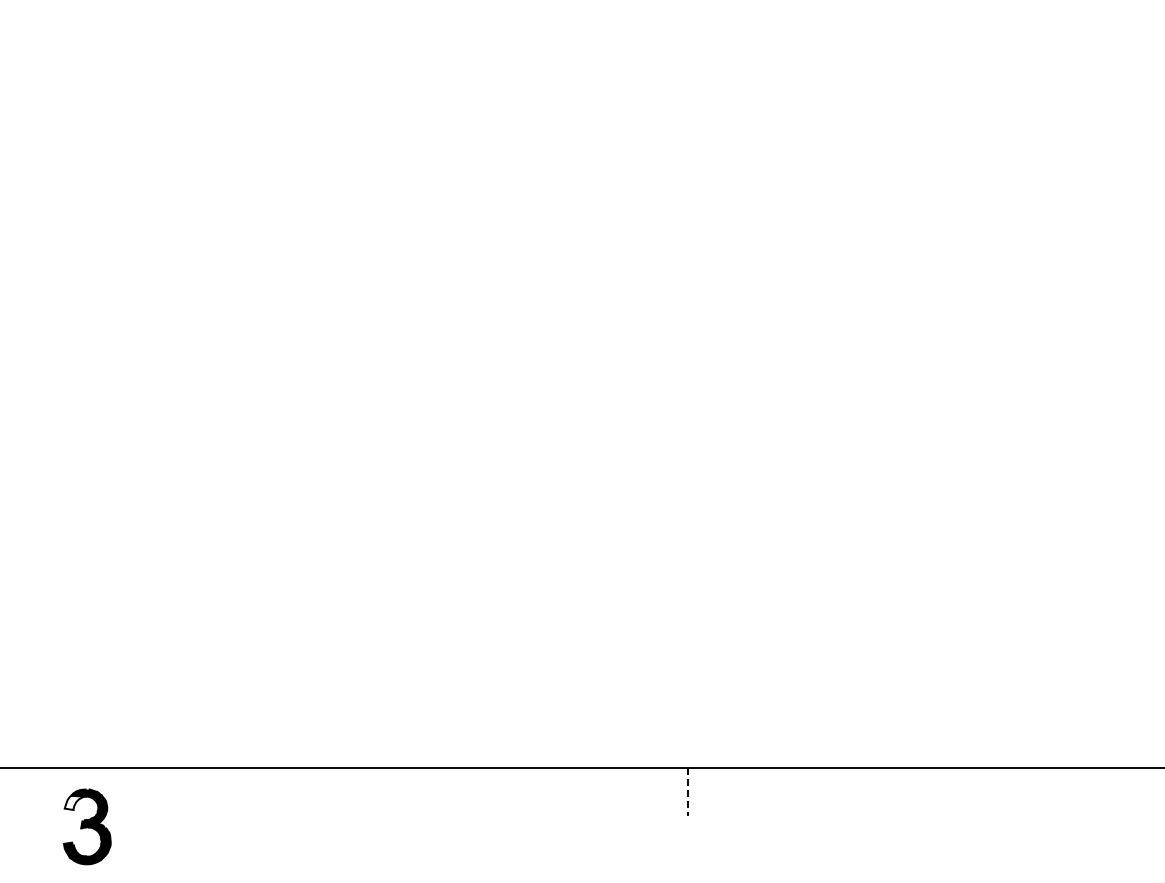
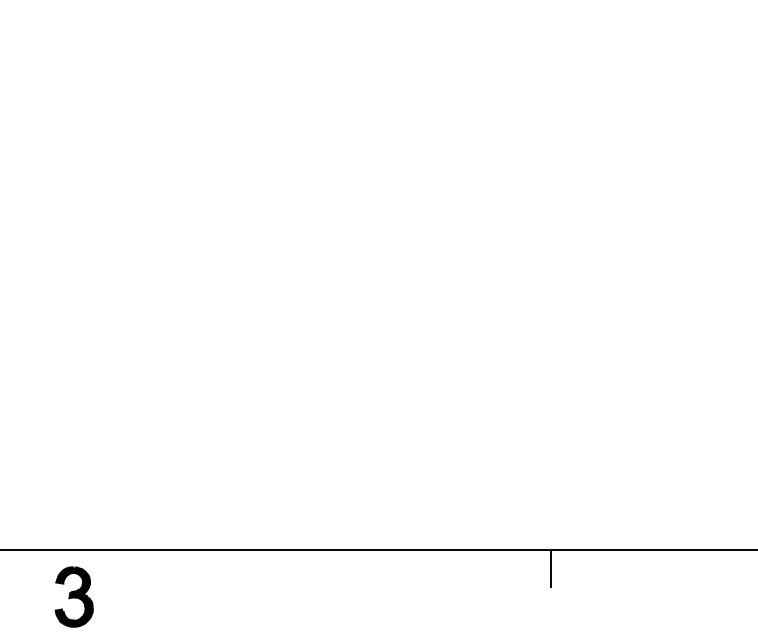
line: (687, 791) -> (551, 568), dashed -> solid
fill: (75, 802) -> (64, 577), added

